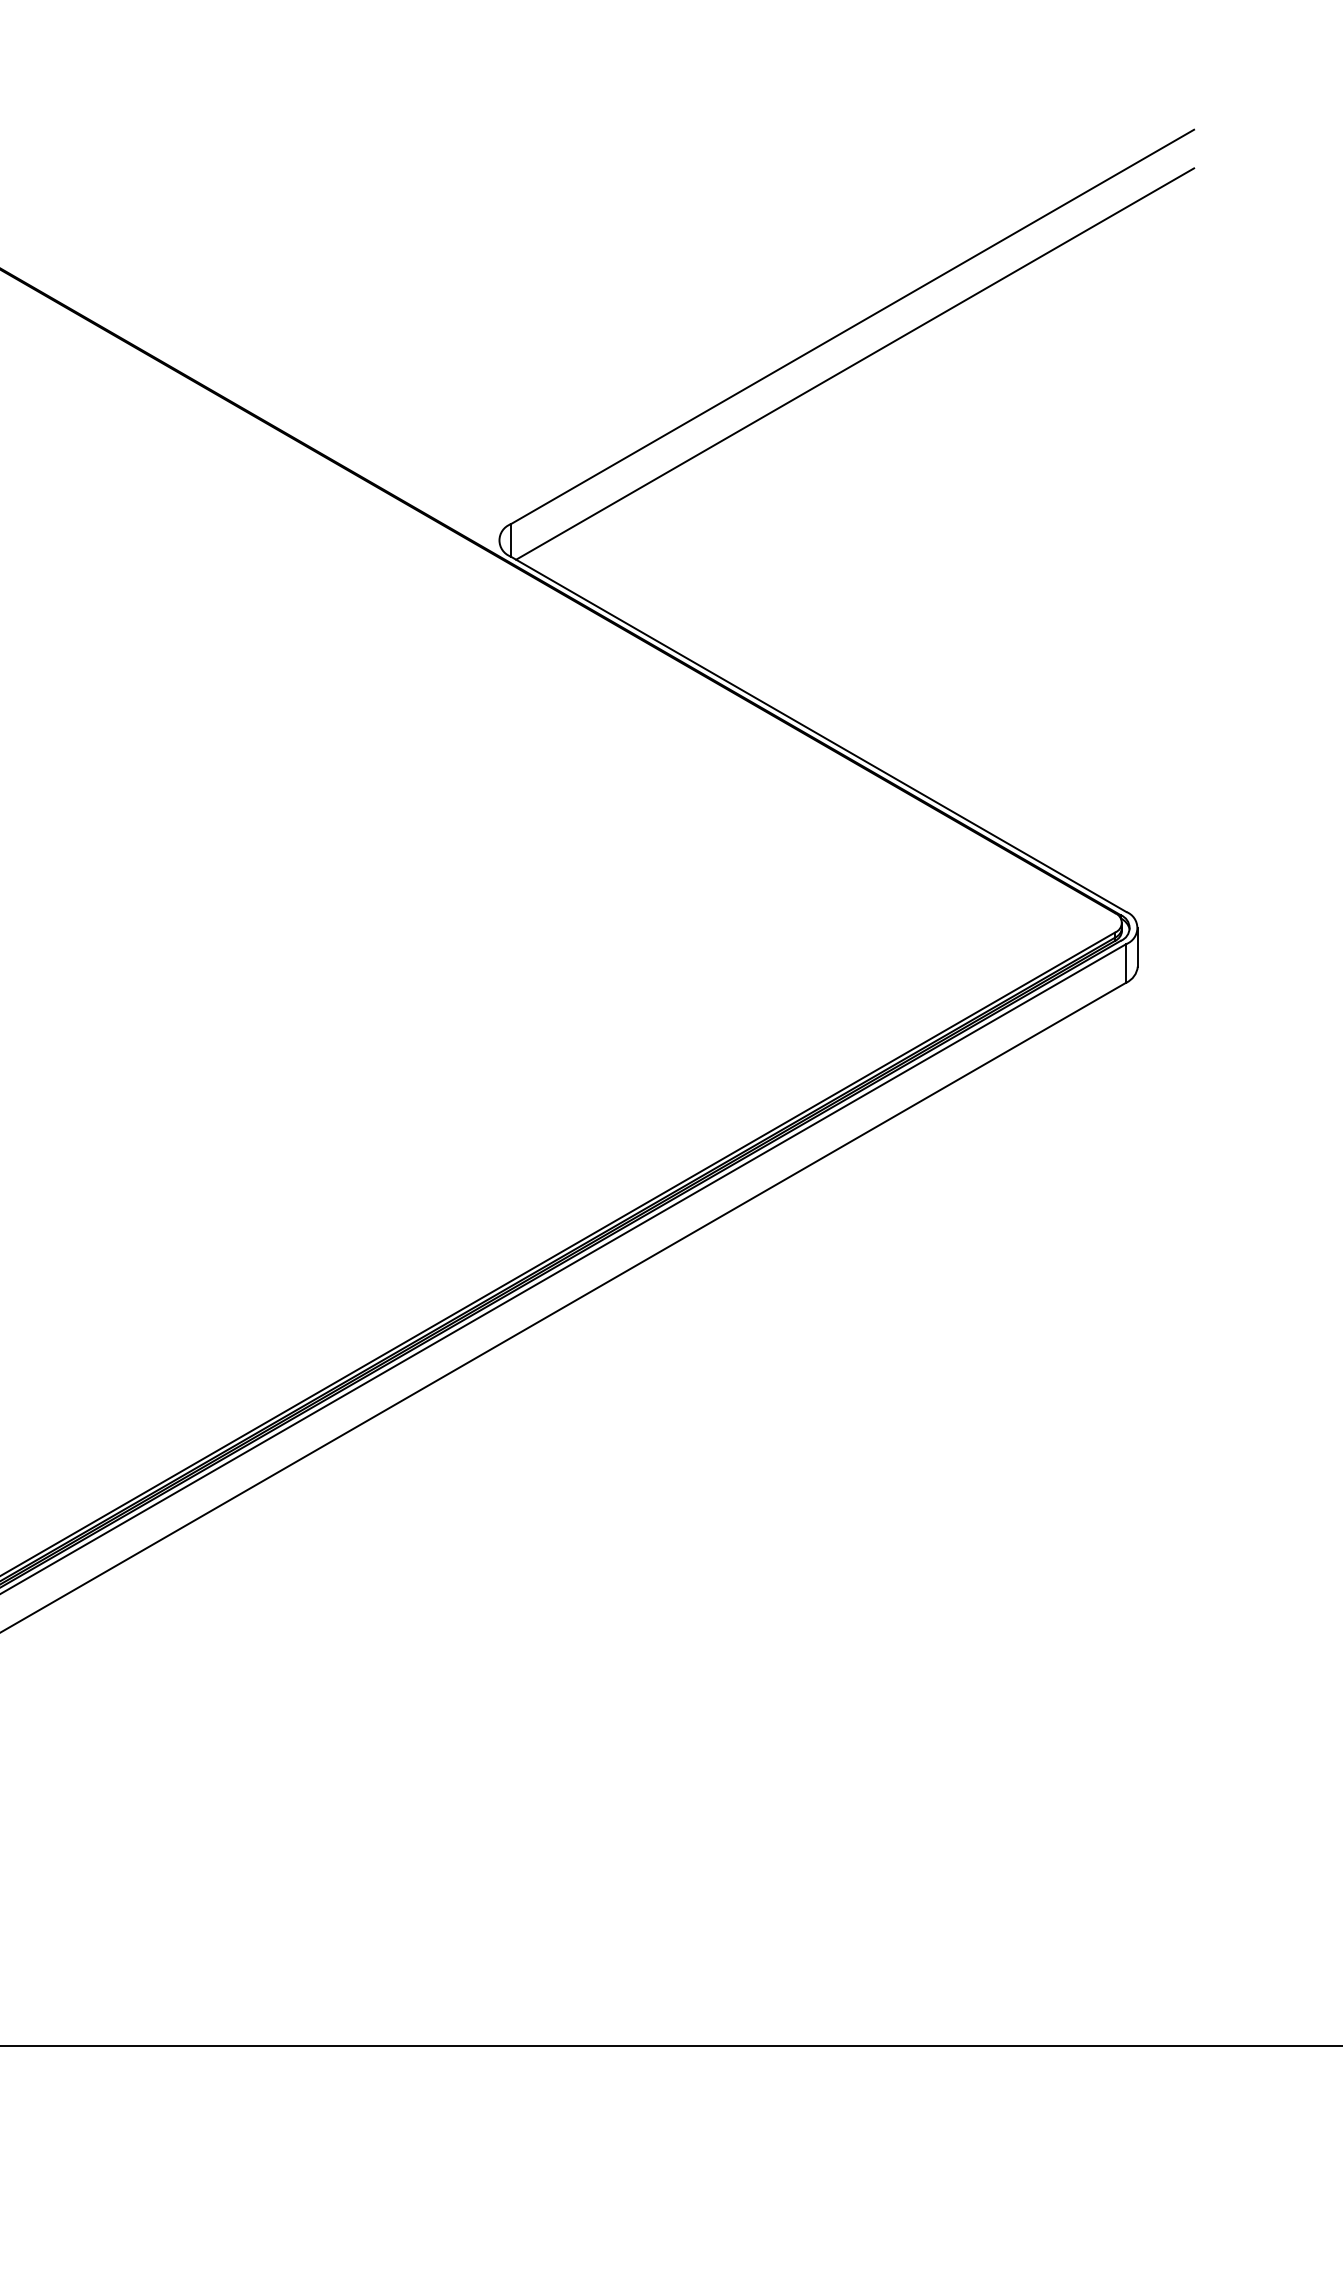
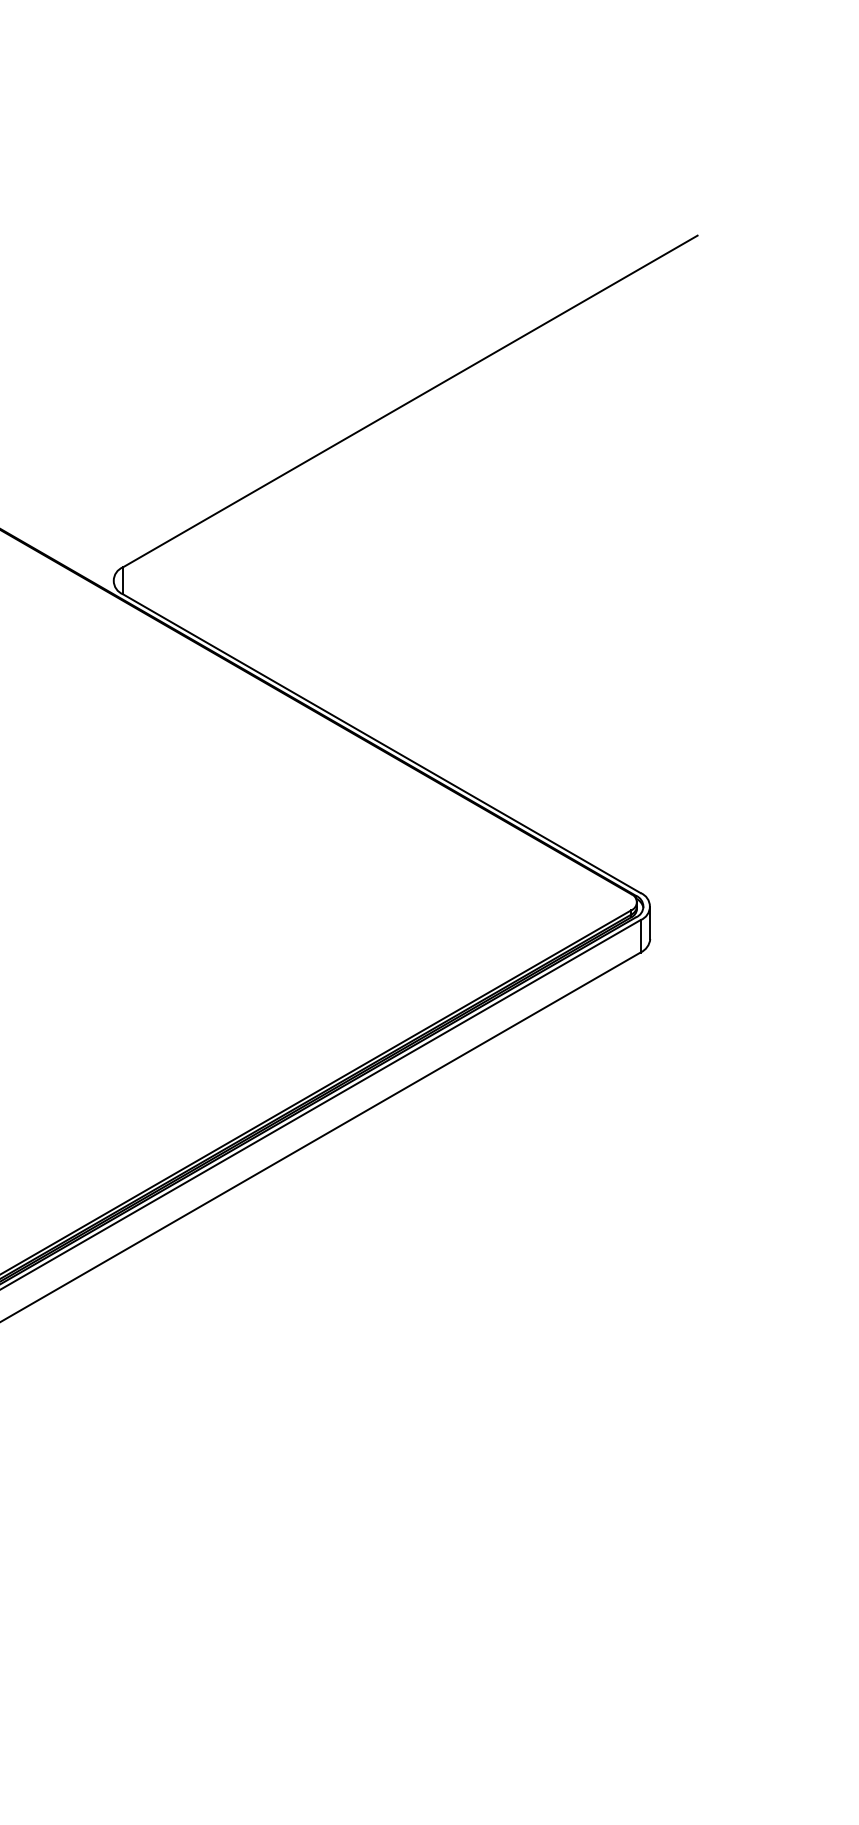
line: (855, 363) -> (413, 432), removed

